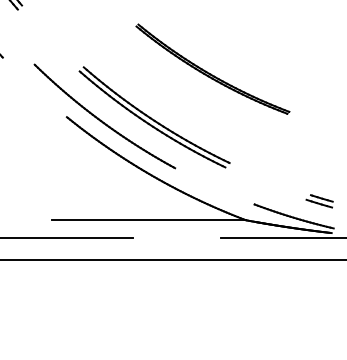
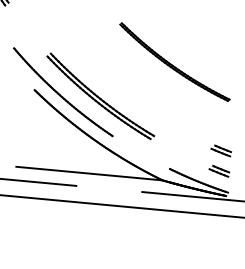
part: (212, 68) -> (174, 61), moved
part: (319, 174) -> (221, 150), added

